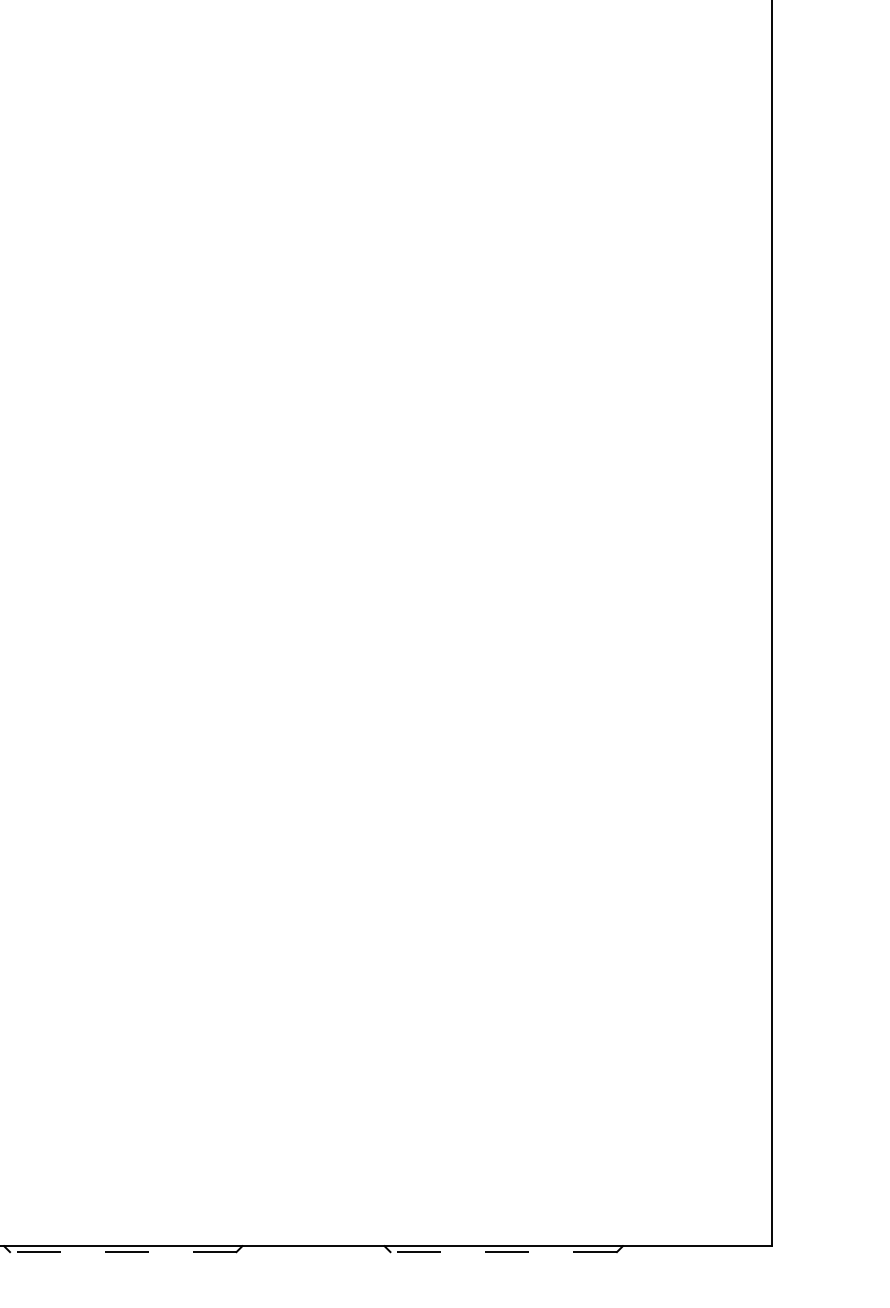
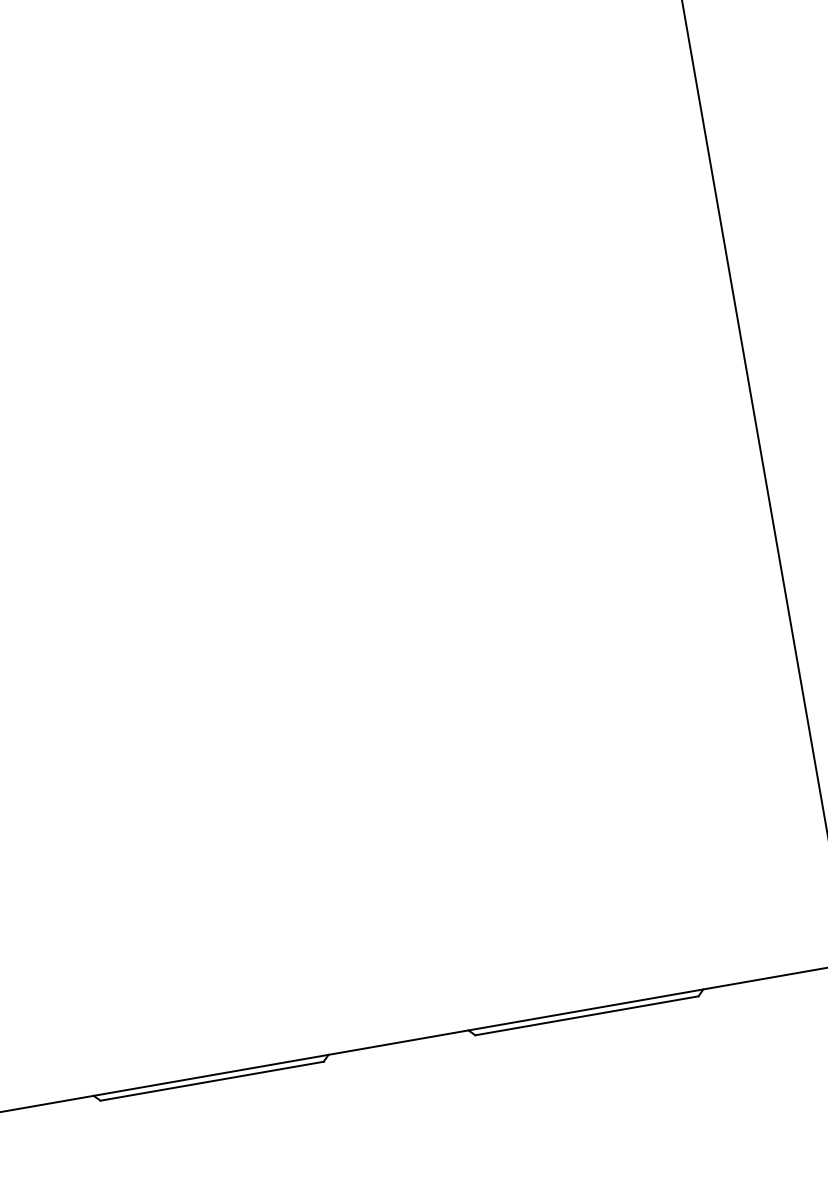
line: (122, 1252) -> (211, 1081), dashed -> solid
line: (503, 1252) -> (586, 1016), dashed -> solid

